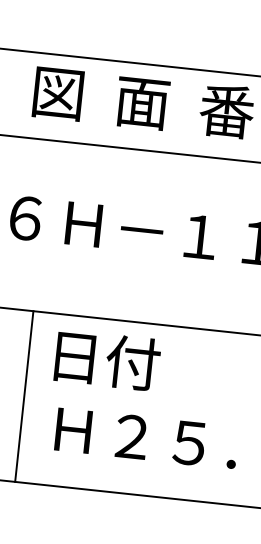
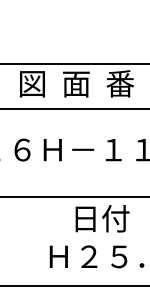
text: (107, 359) -> (102, 218), moved
line: (24, 395) -> (31, 241), removed

